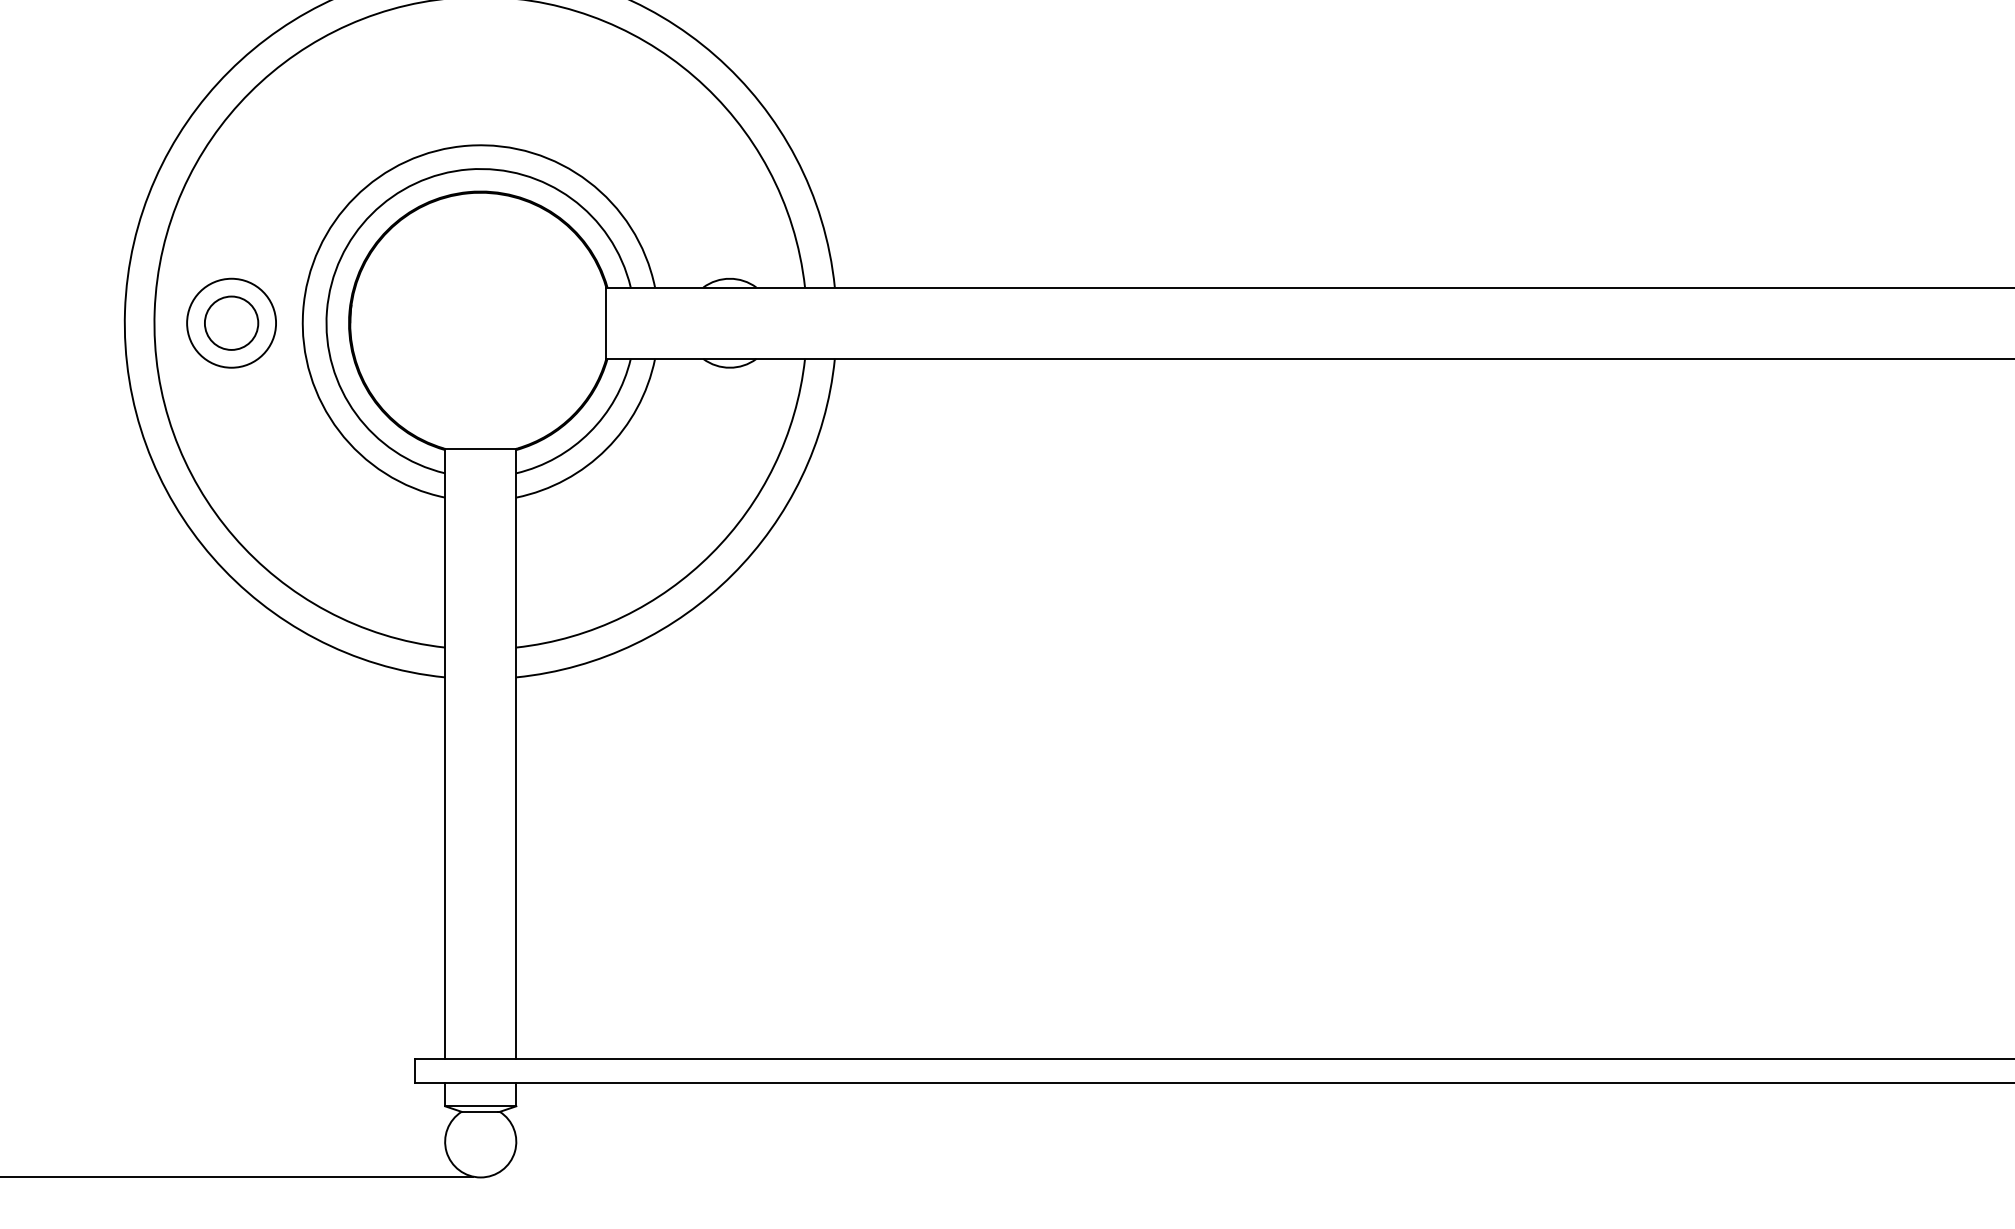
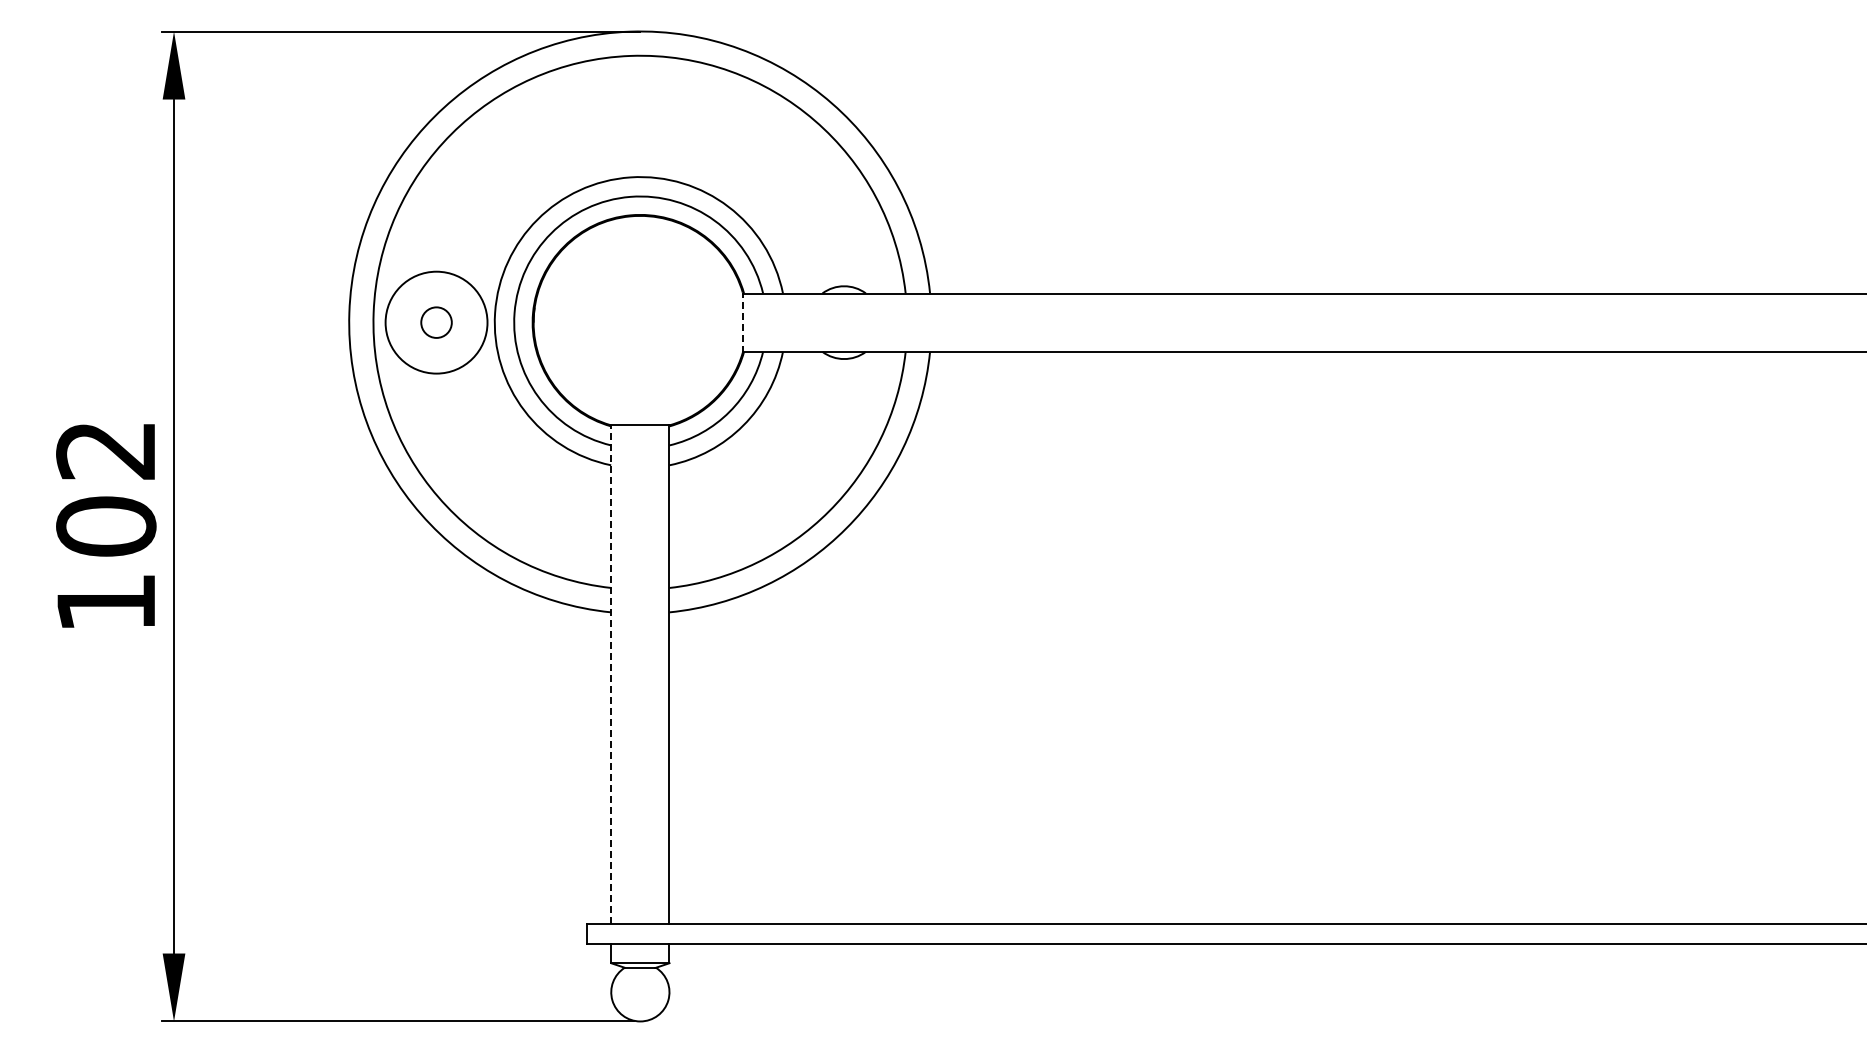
circle: (231, 323) -> (436, 322), size x0.7
circle: (231, 323) -> (436, 322), size x1.4
line: (605, 323) -> (742, 322), solid -> dashed
line: (445, 753) -> (611, 674), solid -> dashed

